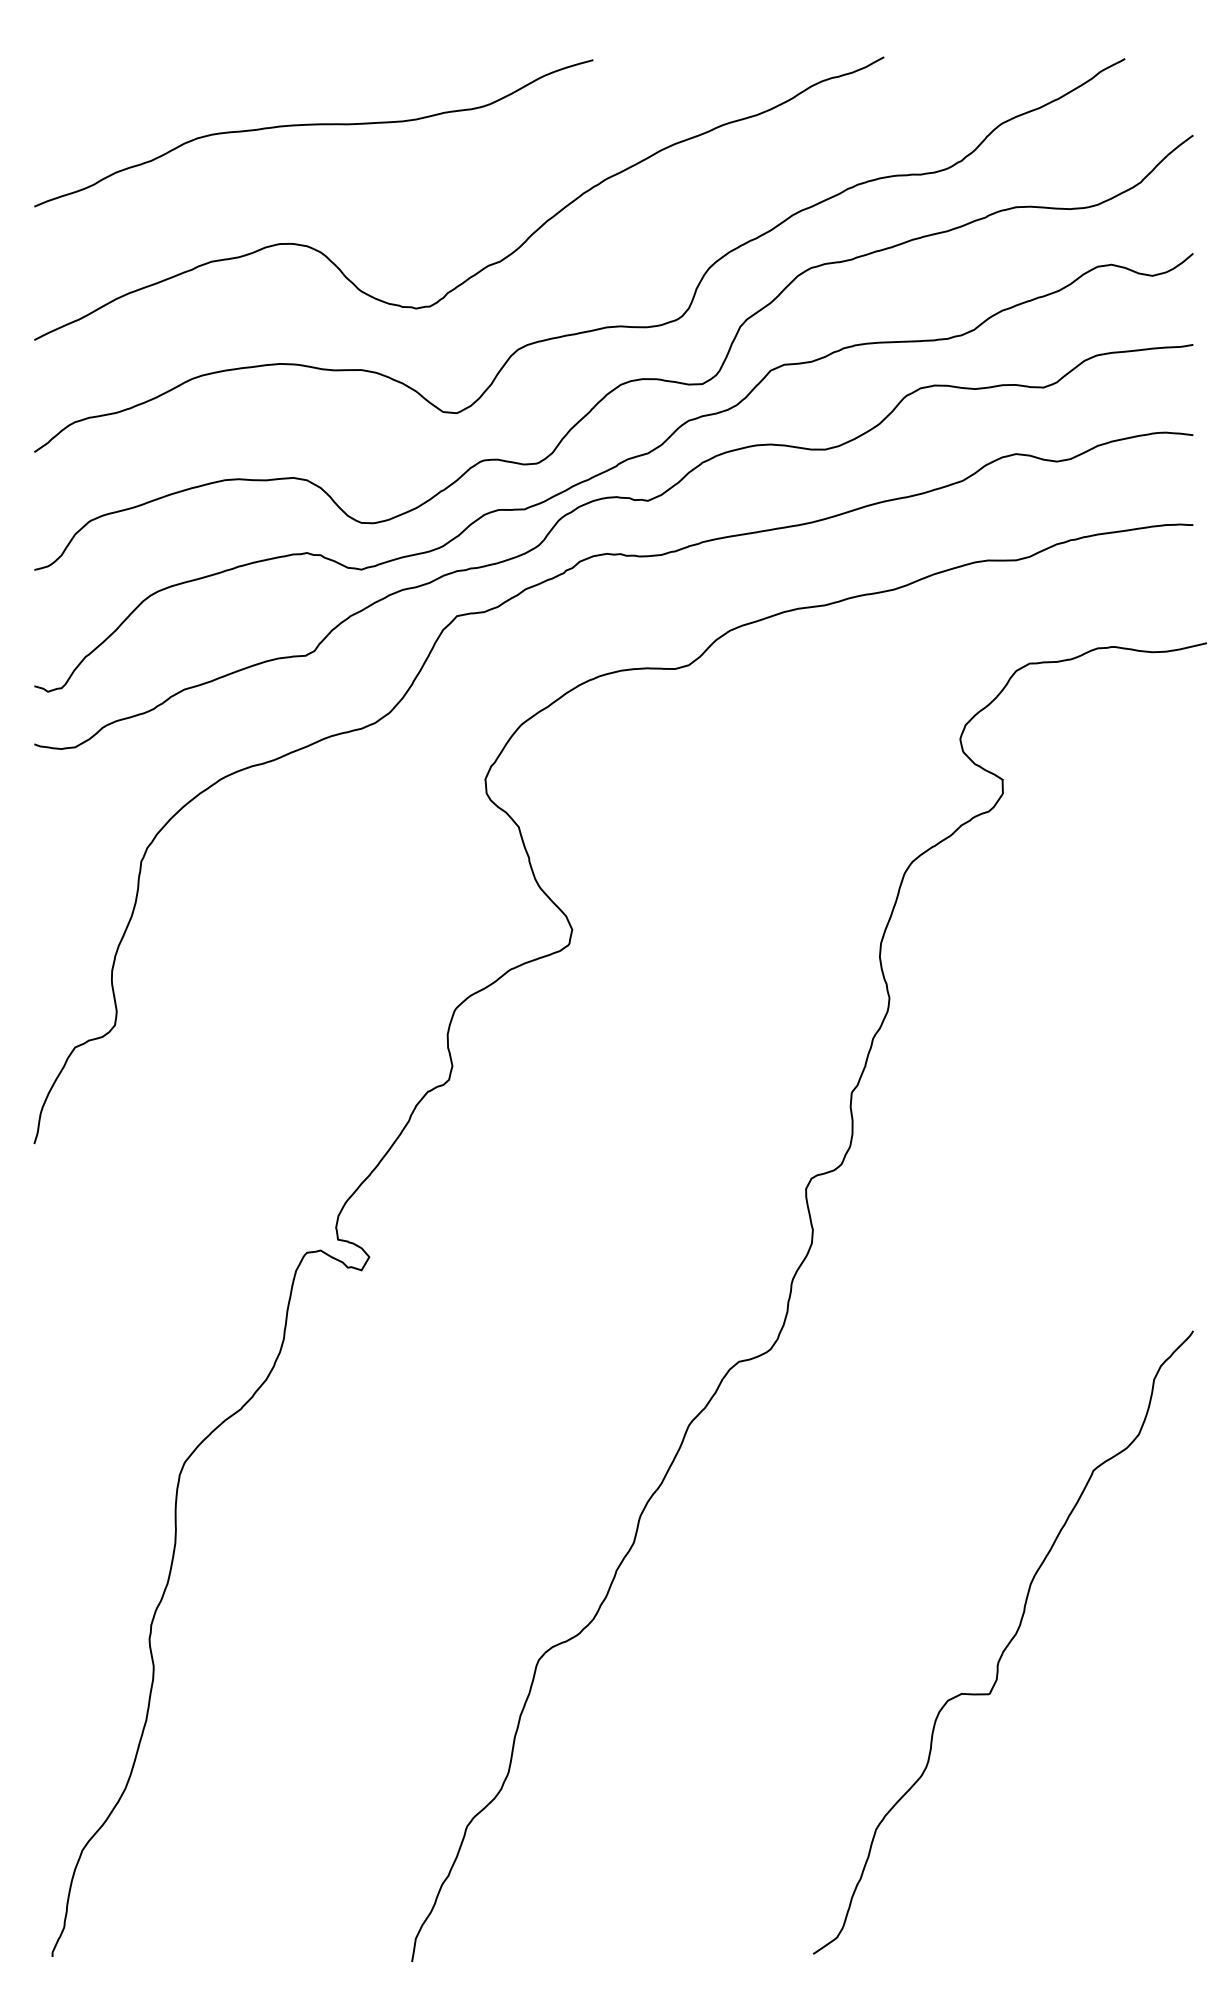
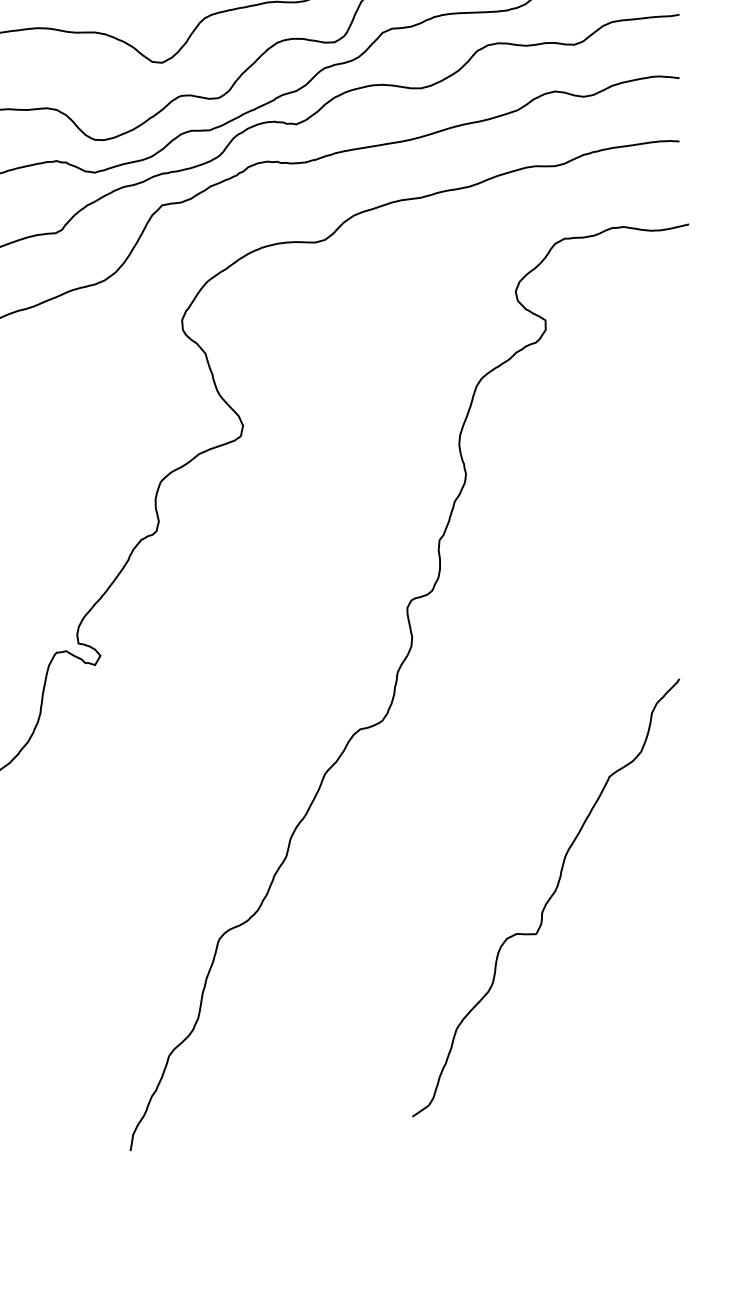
curve: (1006, 1645) -> (548, 899), moved

